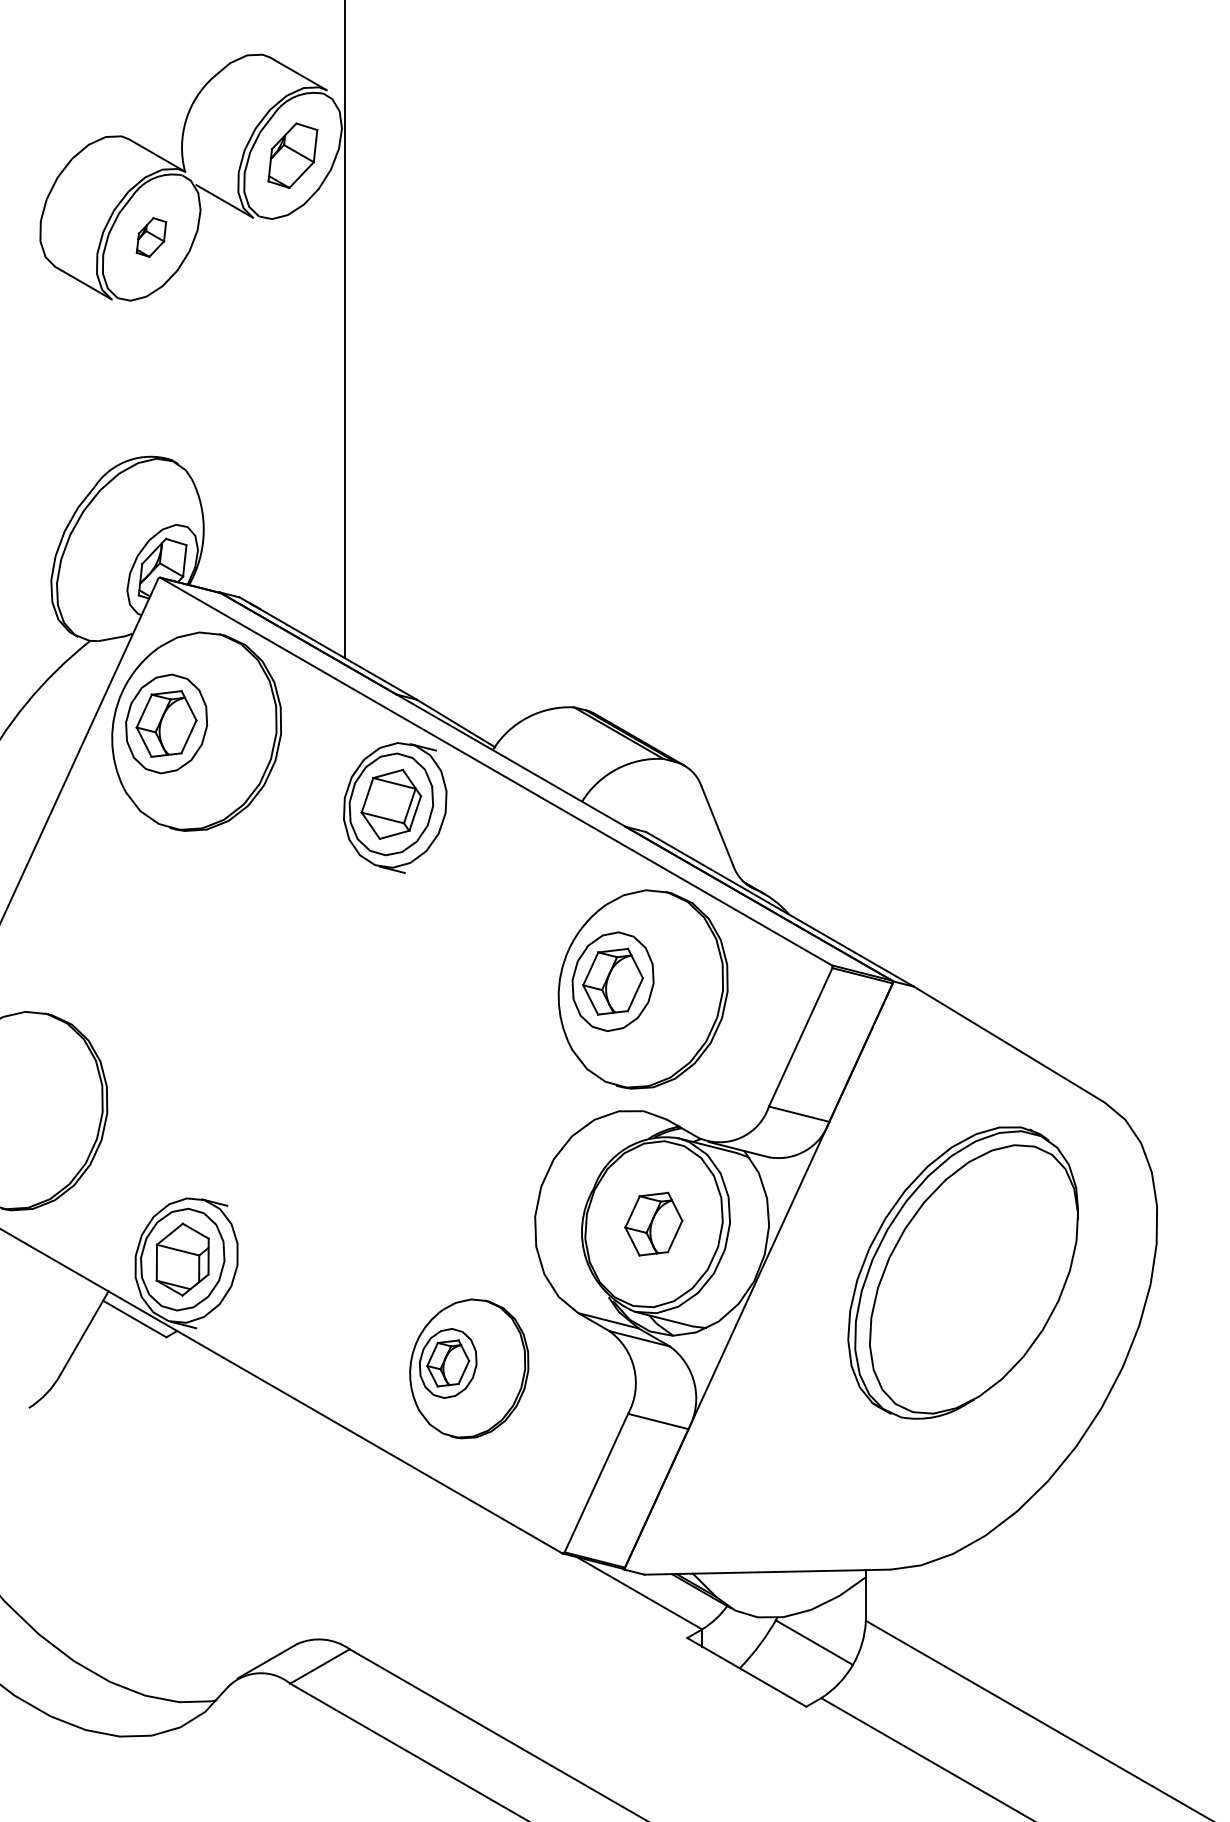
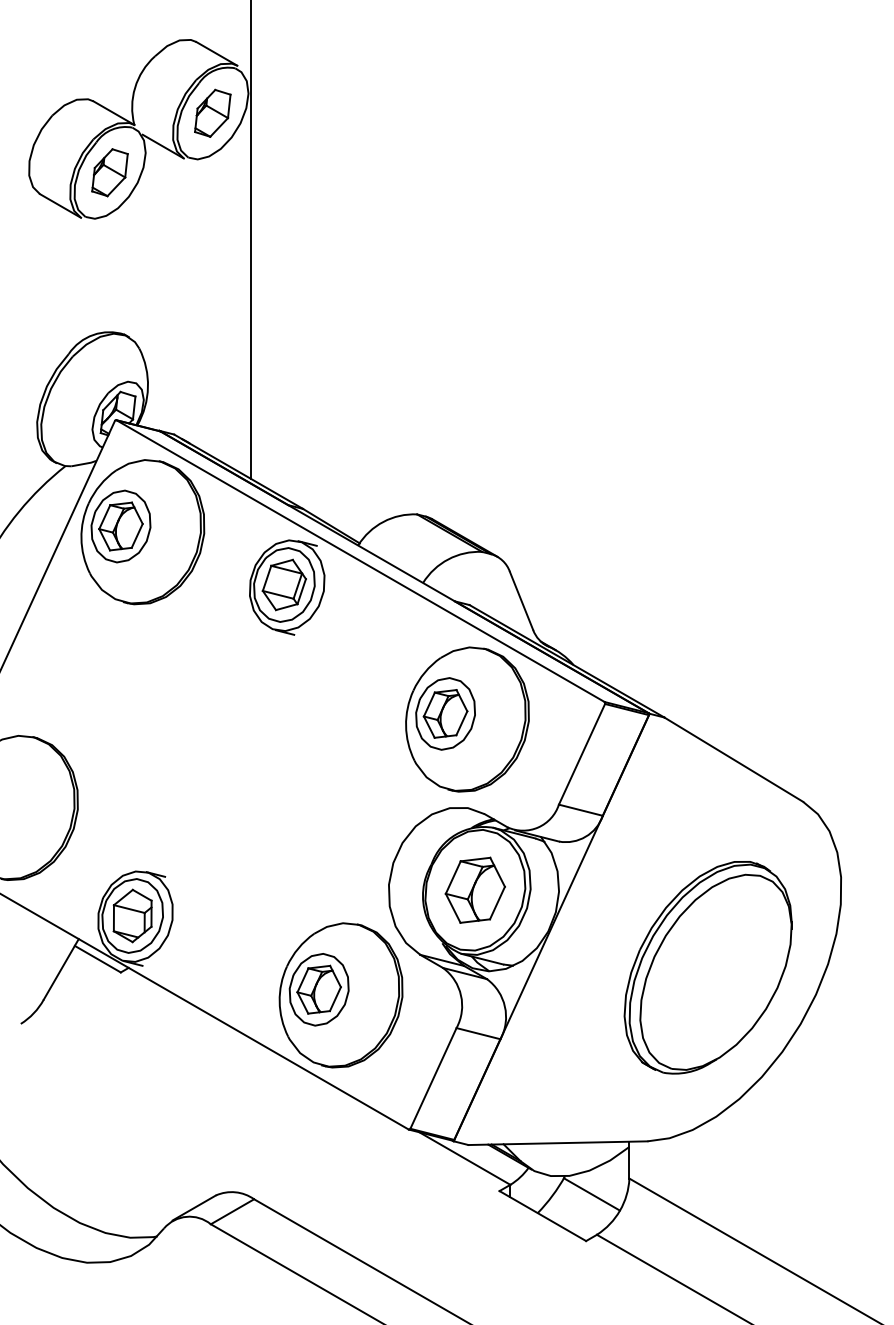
part: (150, 237) -> (109, 172), size x1.67
part: (652, 1223) -> (474, 889), size x1.43
part: (962, 1272) -> (707, 967), moved
part: (468, 1369) -> (340, 995), size x1.43

